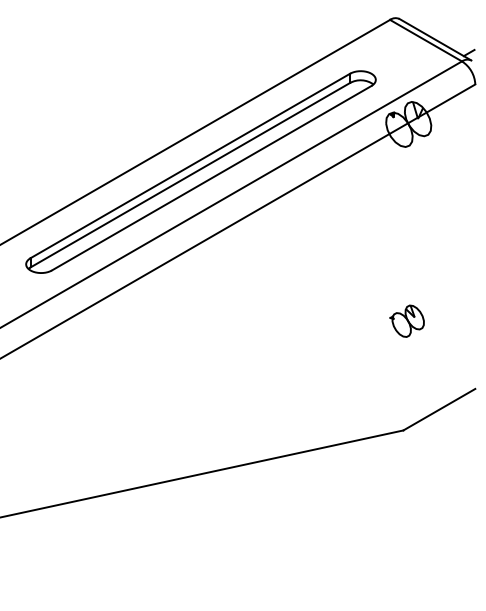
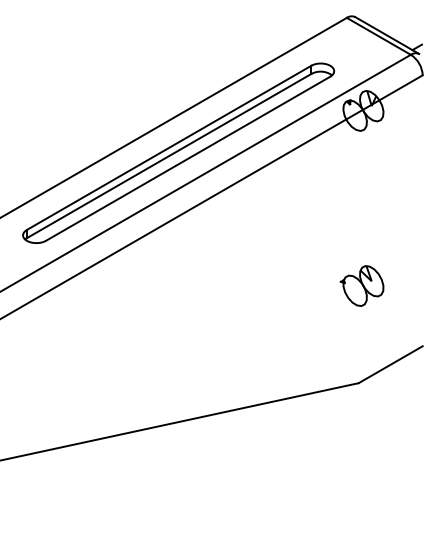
part: (406, 320) -> (361, 285), size x1.43

